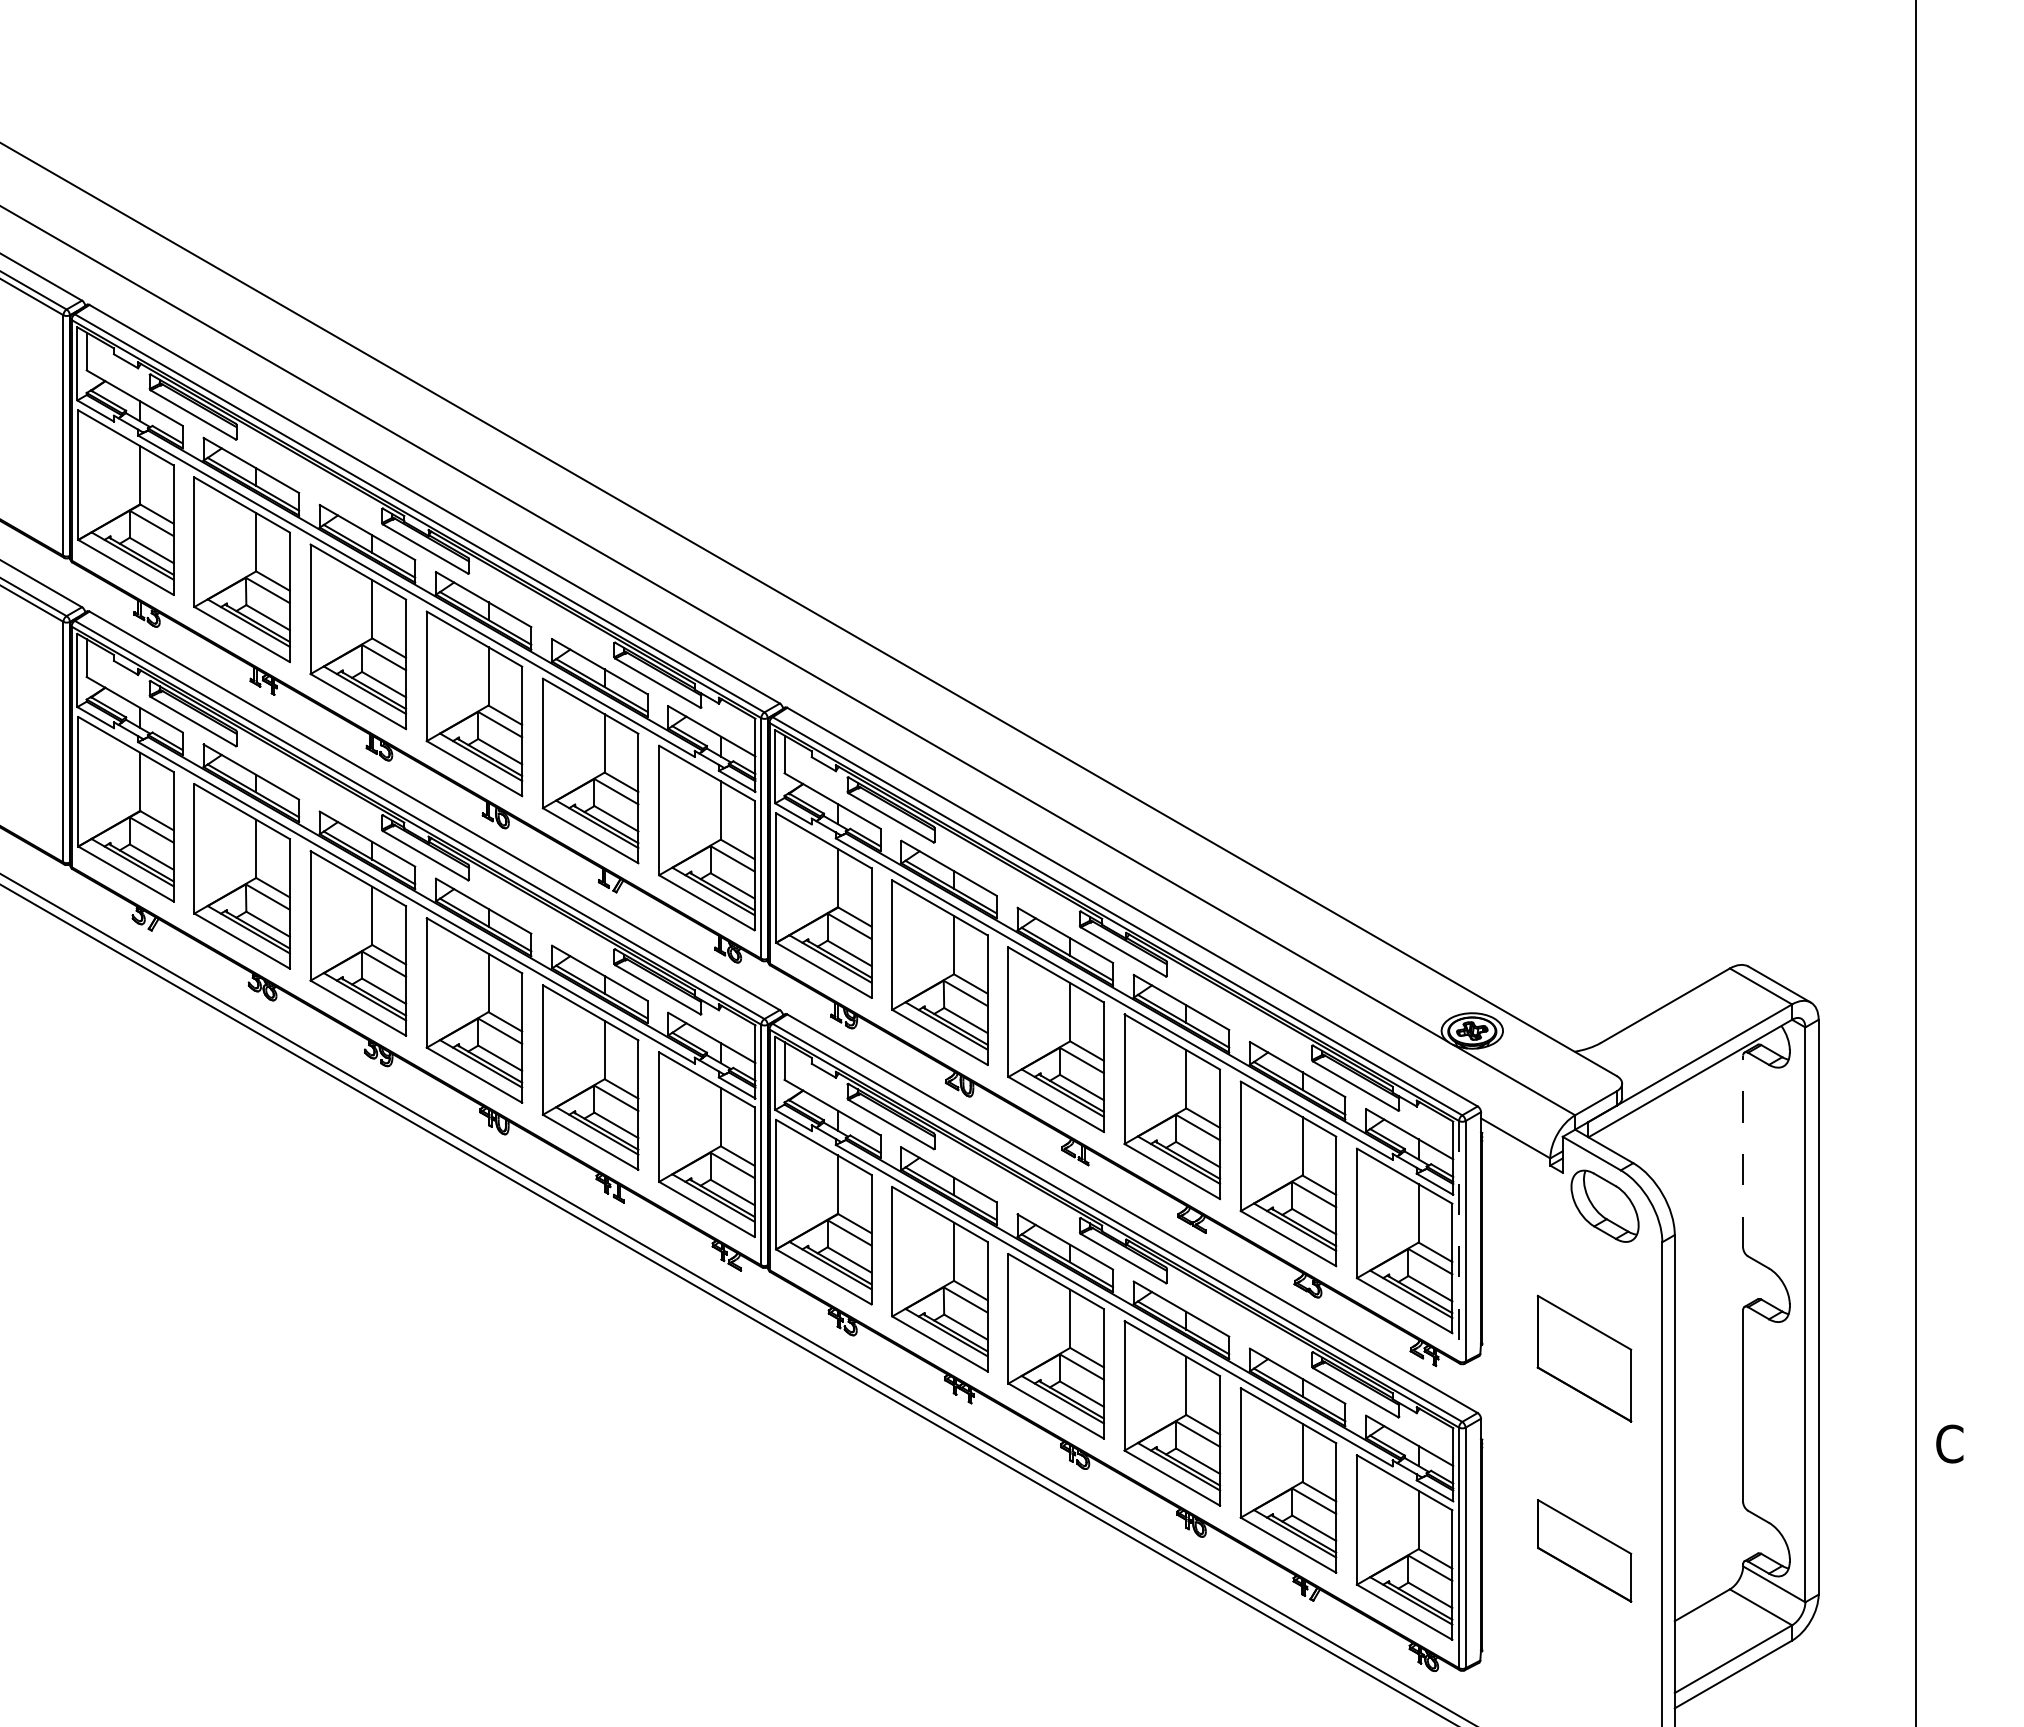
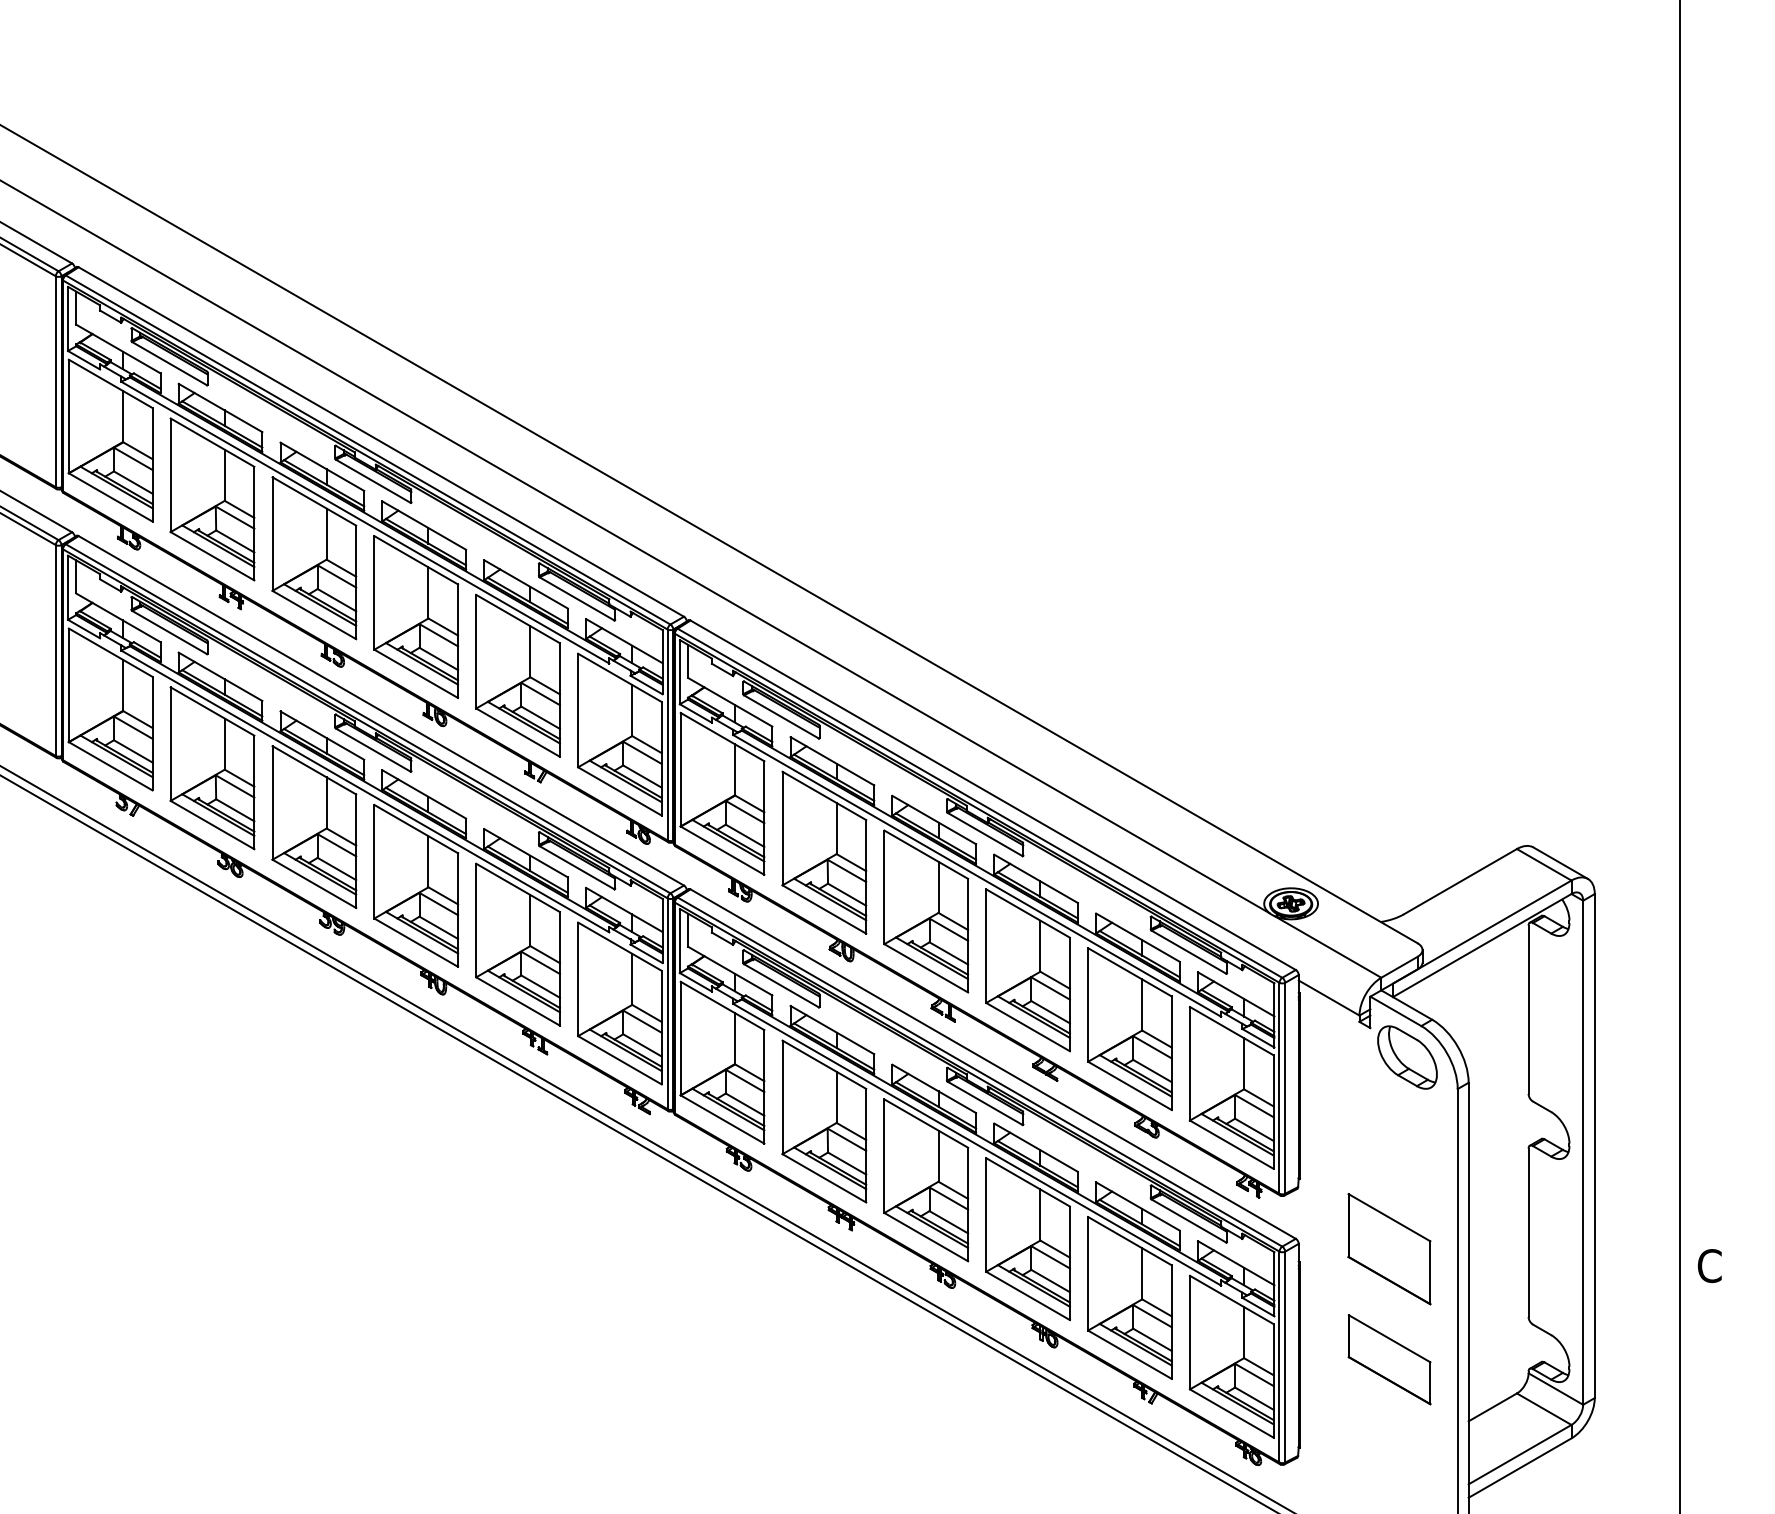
line: (1743, 1151) -> (1528, 1009), dashed -> solid
line: (1459, 1241) -> (1279, 1088), dashed -> solid
part: (1584, 1359) -> (1389, 1249), moved

